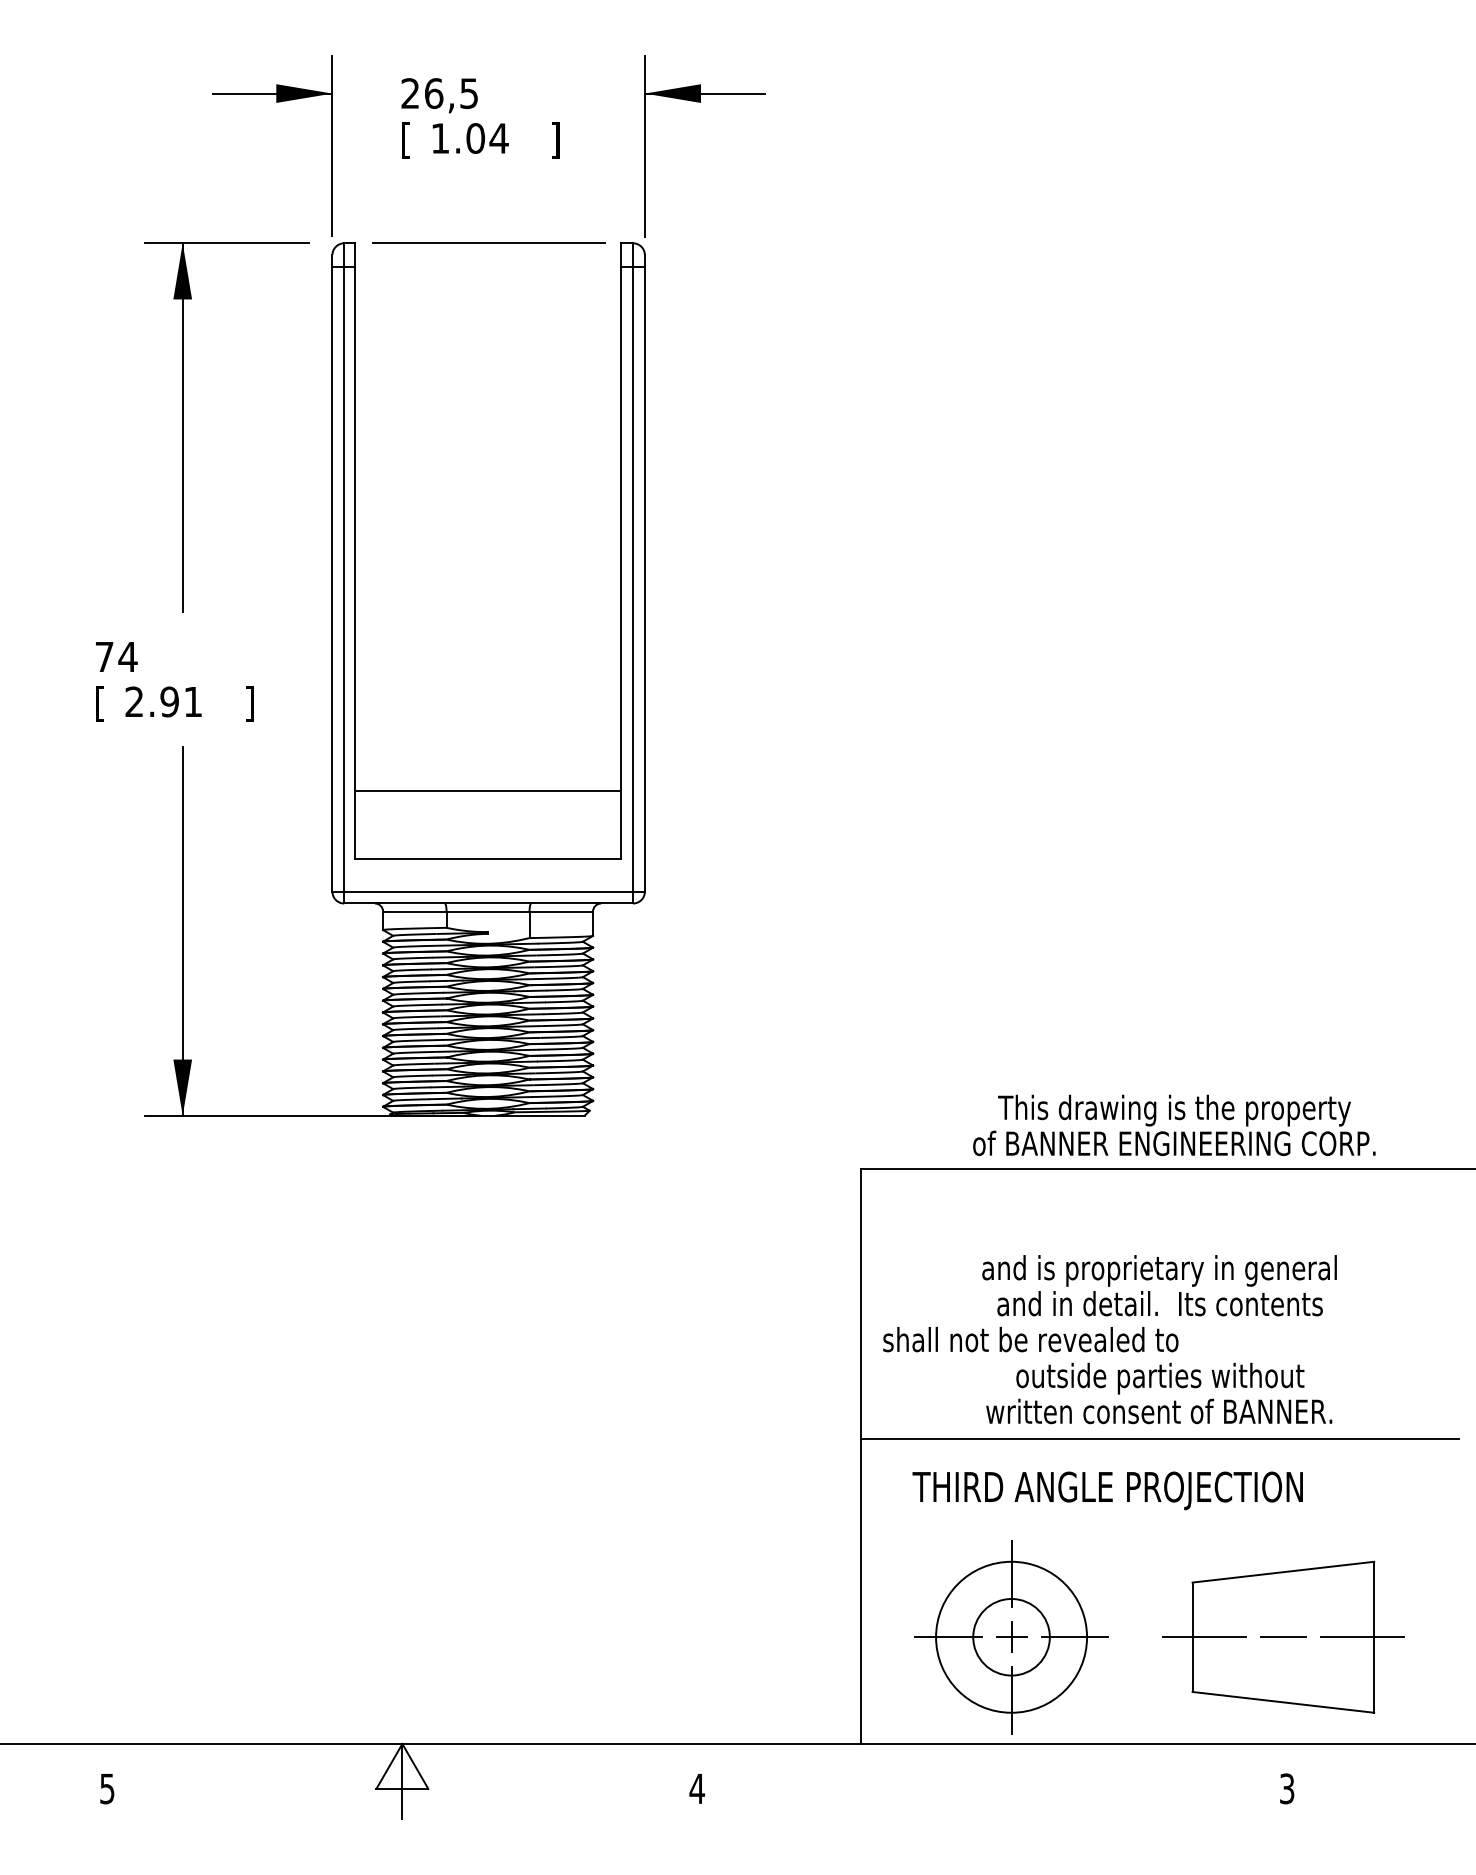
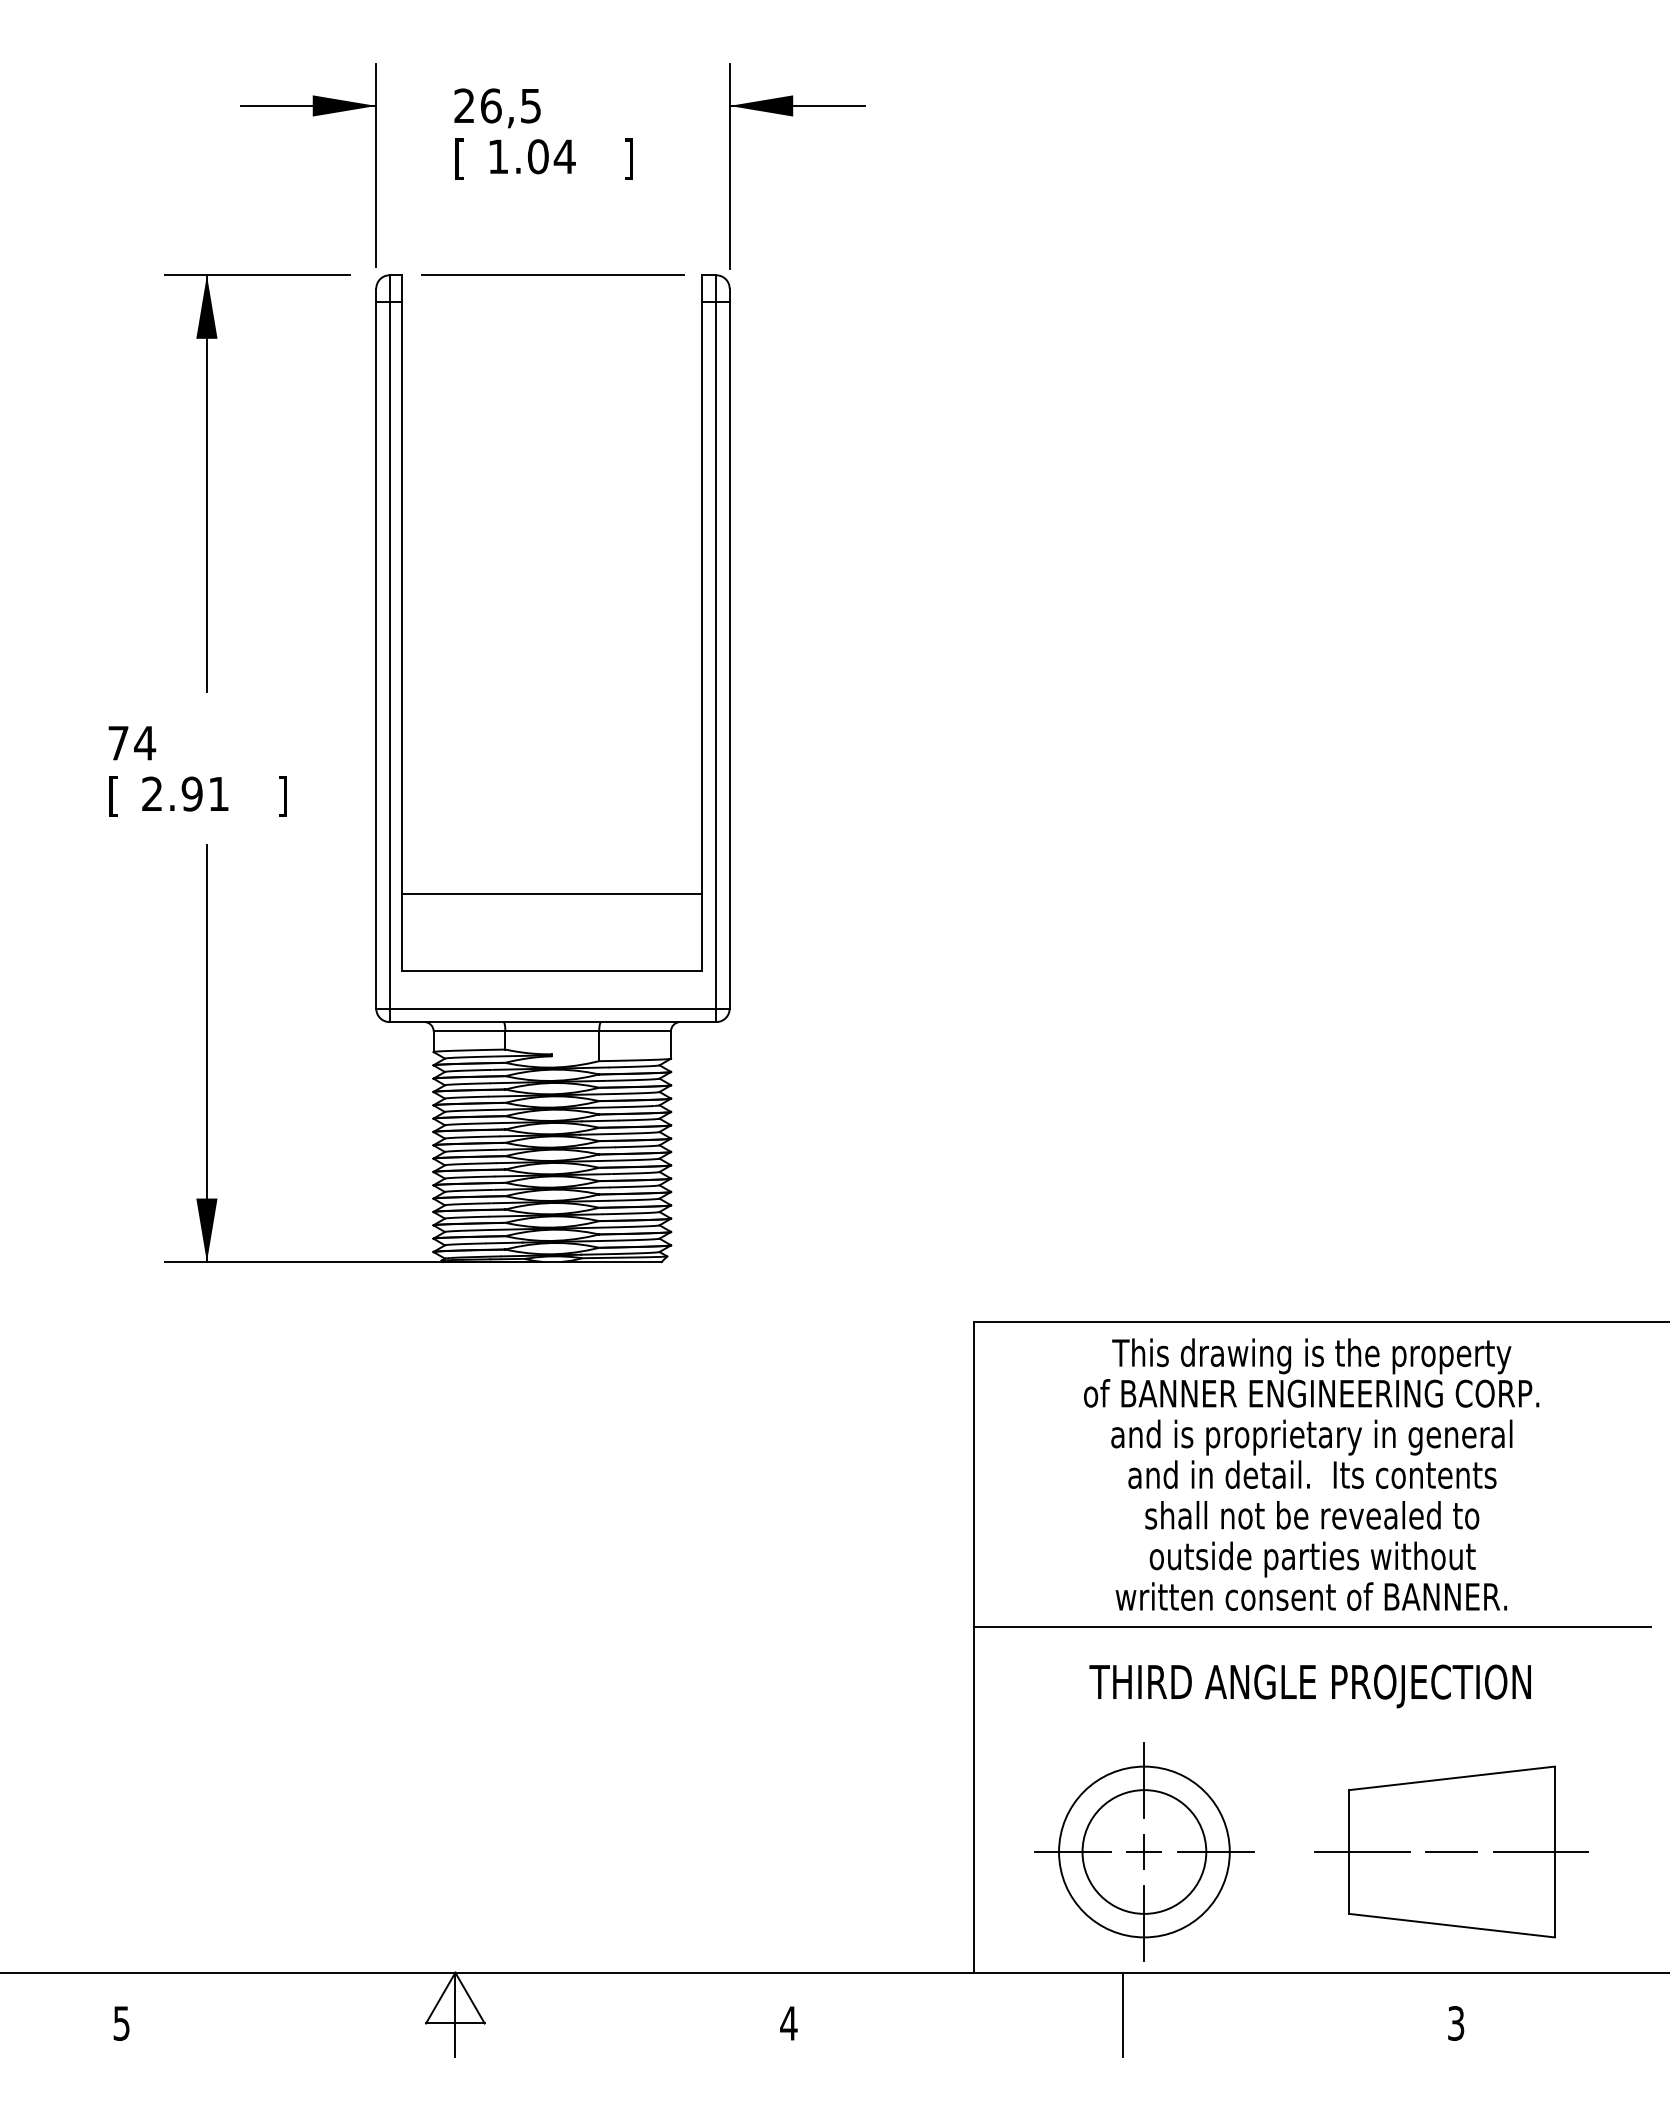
text: (1174, 1124) -> (1311, 1372), moved
text: (1031, 1339) -> (1312, 1515), moved
text: (1107, 1490) -> (1309, 1686), moved
circle: (1011, 1636) -> (1144, 1851), size x1.43
line: (992, 1780) -> (1122, 2014), added

